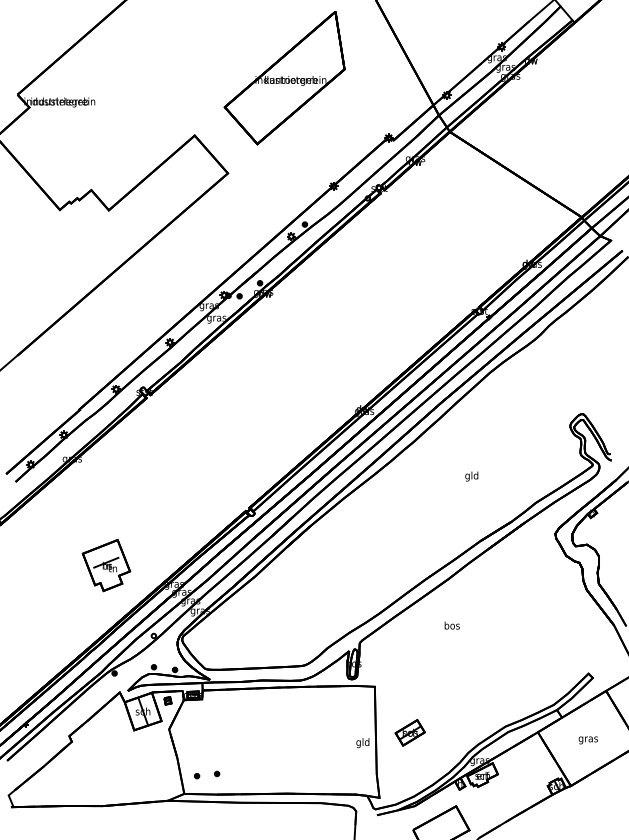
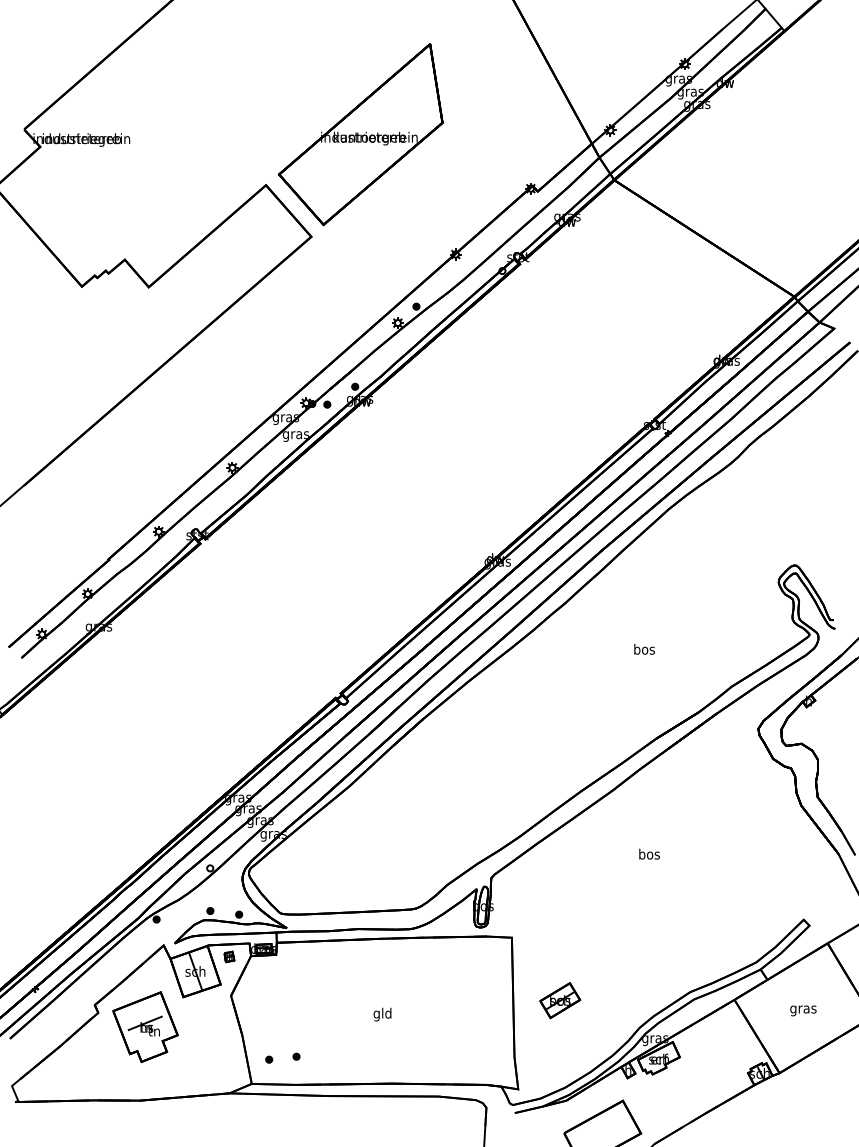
part: (284, 77) -> (360, 134), moved
text: (471, 476) -> (644, 650), gld -> bos
part: (106, 565) -> (145, 1027), moved
text: (452, 625) -> (649, 853), moved
text: (362, 743) -> (382, 1014), moved

